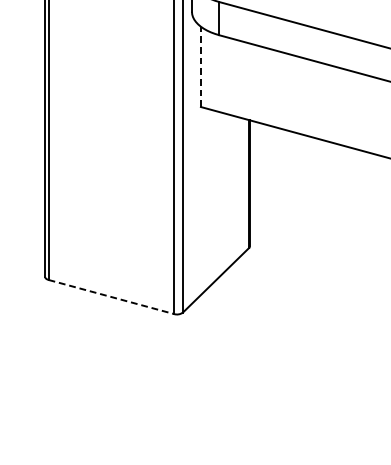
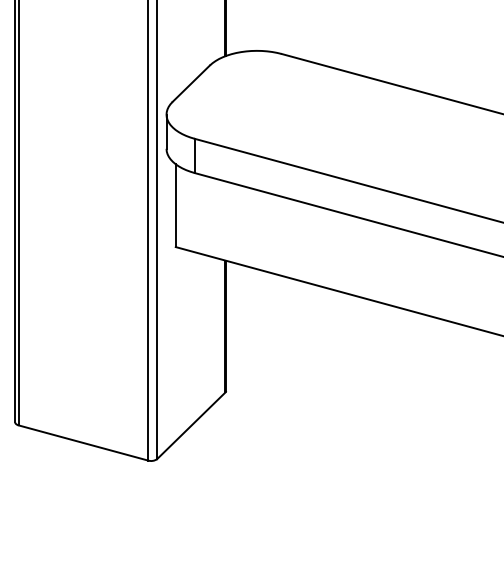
line: (200, 66) -> (175, 205), dashed -> solid
line: (111, 297) -> (83, 443), dashed -> solid

